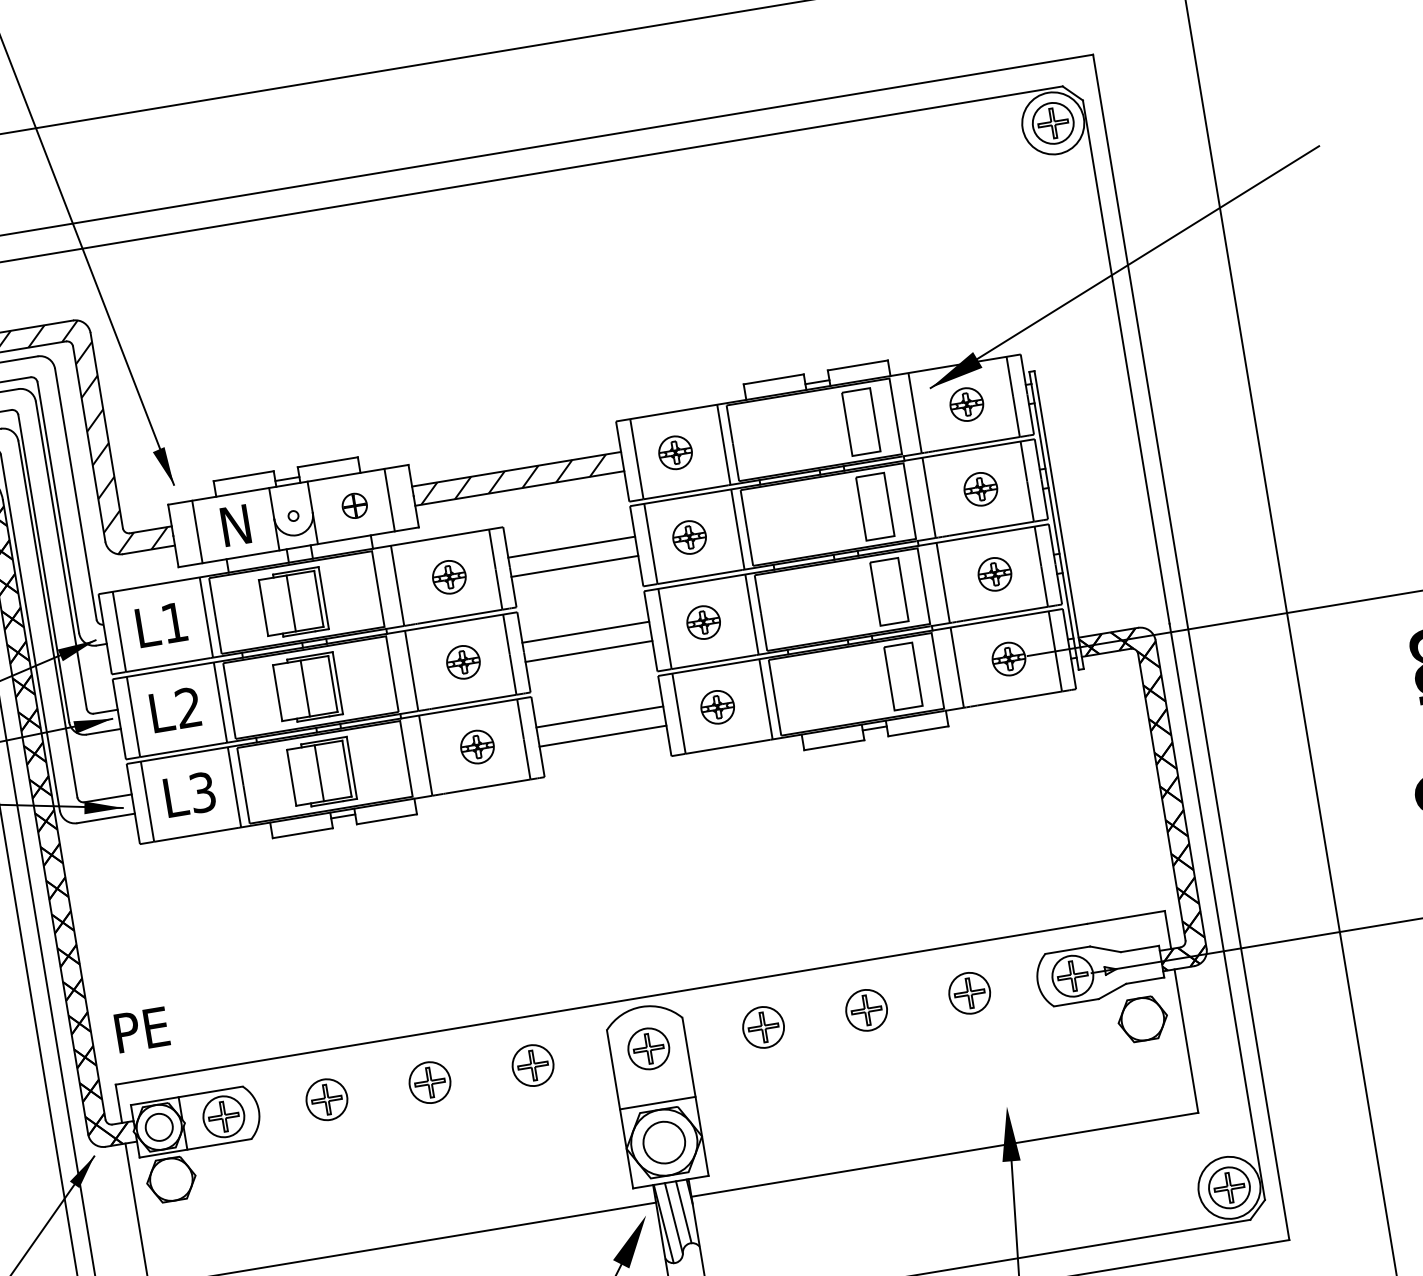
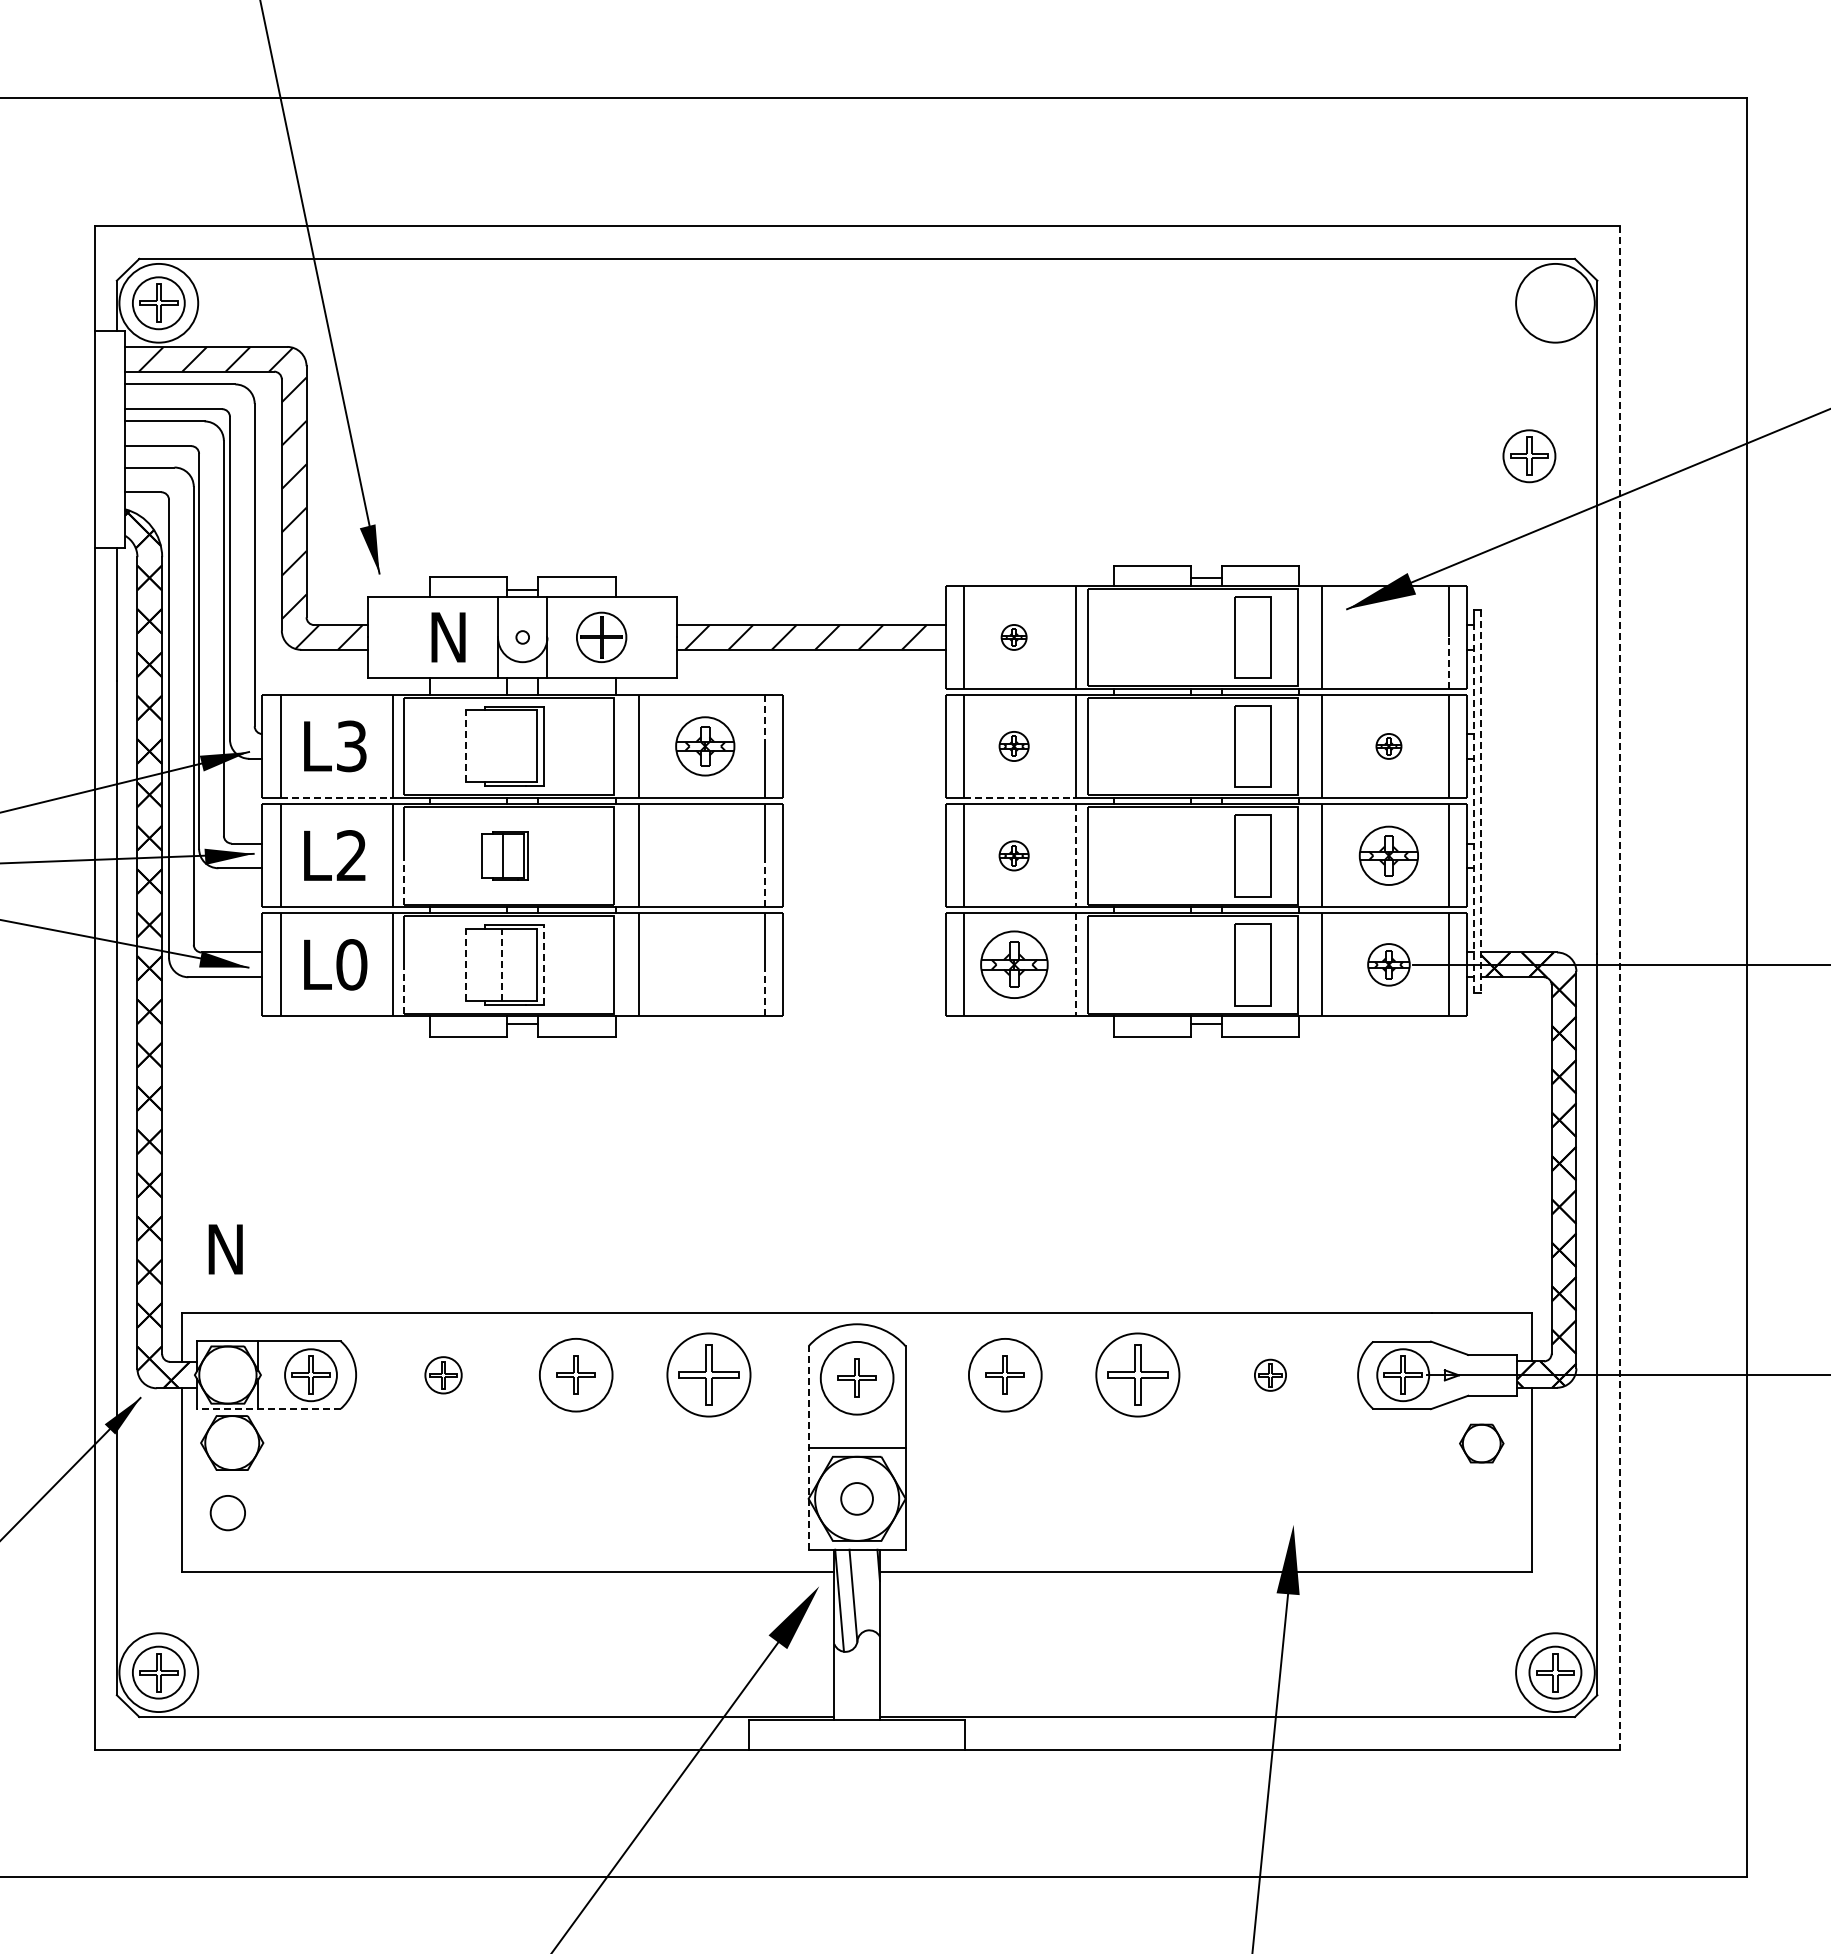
part: (1053, 123) -> (1529, 456), moved
part: (966, 404) -> (1388, 637), removed
line: (1016, 417) -> (1448, 663), solid -> dashed
part: (675, 452) -> (1013, 637), size x0.6
part: (980, 489) -> (1388, 746), size x0.6
line: (389, 500) -> (646, 637), removed
part: (354, 505) -> (601, 637), size x1.6
line: (1059, 520) -> (1480, 801), solid -> dashed
line: (1055, 526) -> (1474, 808), solid -> dashed
line: (197, 531) -> (399, 637), removed
part: (689, 537) -> (1013, 746), size x0.7
line: (571, 547) -> (864, 734), removed
line: (492, 549) -> (764, 720), solid -> dashed
line: (574, 566) -> (864, 758), removed
part: (994, 574) -> (1388, 855), size x1.4
part: (448, 577) -> (704, 746), size x1.4
line: (700, 577) -> (1019, 798), solid -> dashed
line: (291, 603) -> (501, 746), removed
line: (263, 608) -> (466, 746), solid -> dashed
line: (752, 614) -> (1076, 855), solid -> dashed
text: (174, 622) -> (351, 746), L1 -> L3
part: (703, 622) -> (1013, 855), size x0.7
line: (585, 632) -> (864, 843), removed
line: (1191, 647) -> (1619, 988), solid -> dashed
line: (588, 651) -> (864, 868), removed
part: (462, 662) -> (704, 855), removed
line: (168, 665) -> (335, 798), solid -> dashed
line: (512, 674) -> (764, 881), solid -> dashed
part: (307, 687) -> (504, 855), size x0.6
line: (766, 699) -> (1076, 964), solid -> dashed
part: (717, 707) -> (1013, 964), size x1.6
line: (599, 716) -> (864, 952), removed
line: (232, 719) -> (404, 879), solid -> dashed
line: (602, 736) -> (864, 977), removed
part: (476, 746) -> (704, 964), removed
line: (526, 759) -> (764, 990), solid -> dashed
line: (351, 767) -> (543, 964), solid -> dashed
line: (319, 773) -> (501, 964), solid -> dashed
line: (291, 777) -> (466, 964), solid -> dashed
text: (202, 792) -> (351, 964), L3 -> L0
line: (246, 804) -> (404, 988), solid -> dashed
part: (969, 993) -> (1270, 1375), size x0.6
part: (866, 1010) -> (1137, 1375), size x1.6
part: (1142, 1019) -> (1481, 1443), size x0.7
circle: (763, 1027) -> (1005, 1375), size x1.4
text: (142, 1029) -> (226, 1249), PE -> N
circle: (649, 1049) -> (857, 1378), size x1.4
part: (532, 1065) -> (708, 1375), size x1.6
circle: (430, 1082) -> (576, 1375), size x1.4
part: (326, 1099) -> (443, 1375), size x0.7
line: (620, 1109) -> (808, 1448), solid -> dashed
circle: (159, 1127) -> (227, 1513), moved
circle: (663, 1142) -> (856, 1498), size x0.6
line: (195, 1148) -> (268, 1408), solid -> dashed
line: (683, 1211) -> (866, 1589), removed

